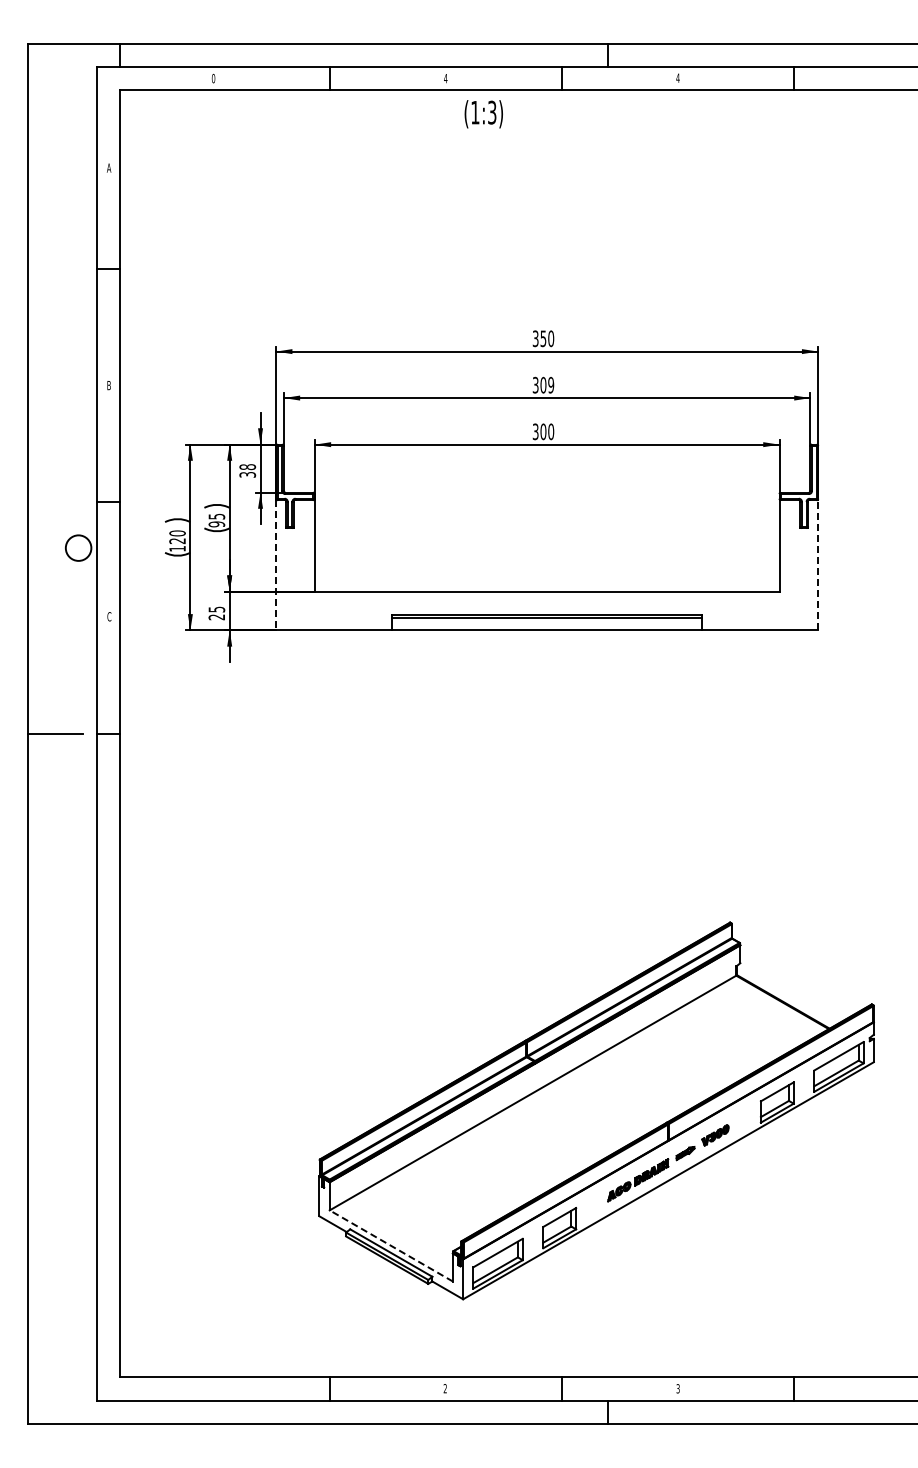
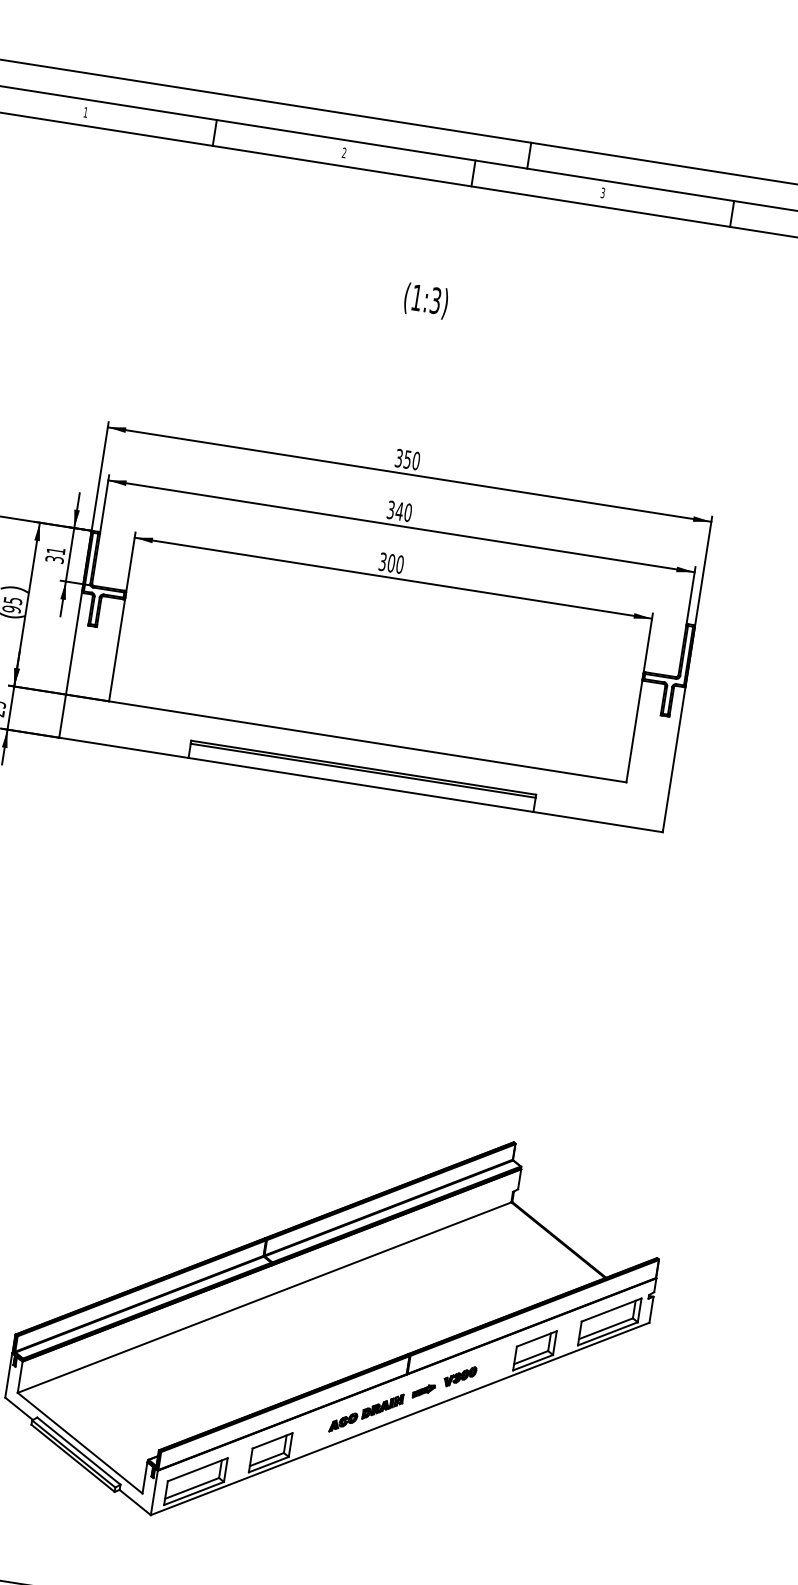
text: (677, 77) -> (602, 192), 4 -> 3
text: (213, 78) -> (85, 112), 0 -> 1
text: (445, 78) -> (344, 152), 4 -> 2
text: (483, 114) -> (425, 301), moved
text: (546, 384) -> (403, 511), 309 -> 340
text: (247, 467) -> (55, 551), 38 -> 31
line: (818, 564) -> (674, 758), dashed -> solid
line: (276, 565) -> (70, 665), dashed -> solid
line: (390, 1245) -> (79, 1442), dashed -> solid

